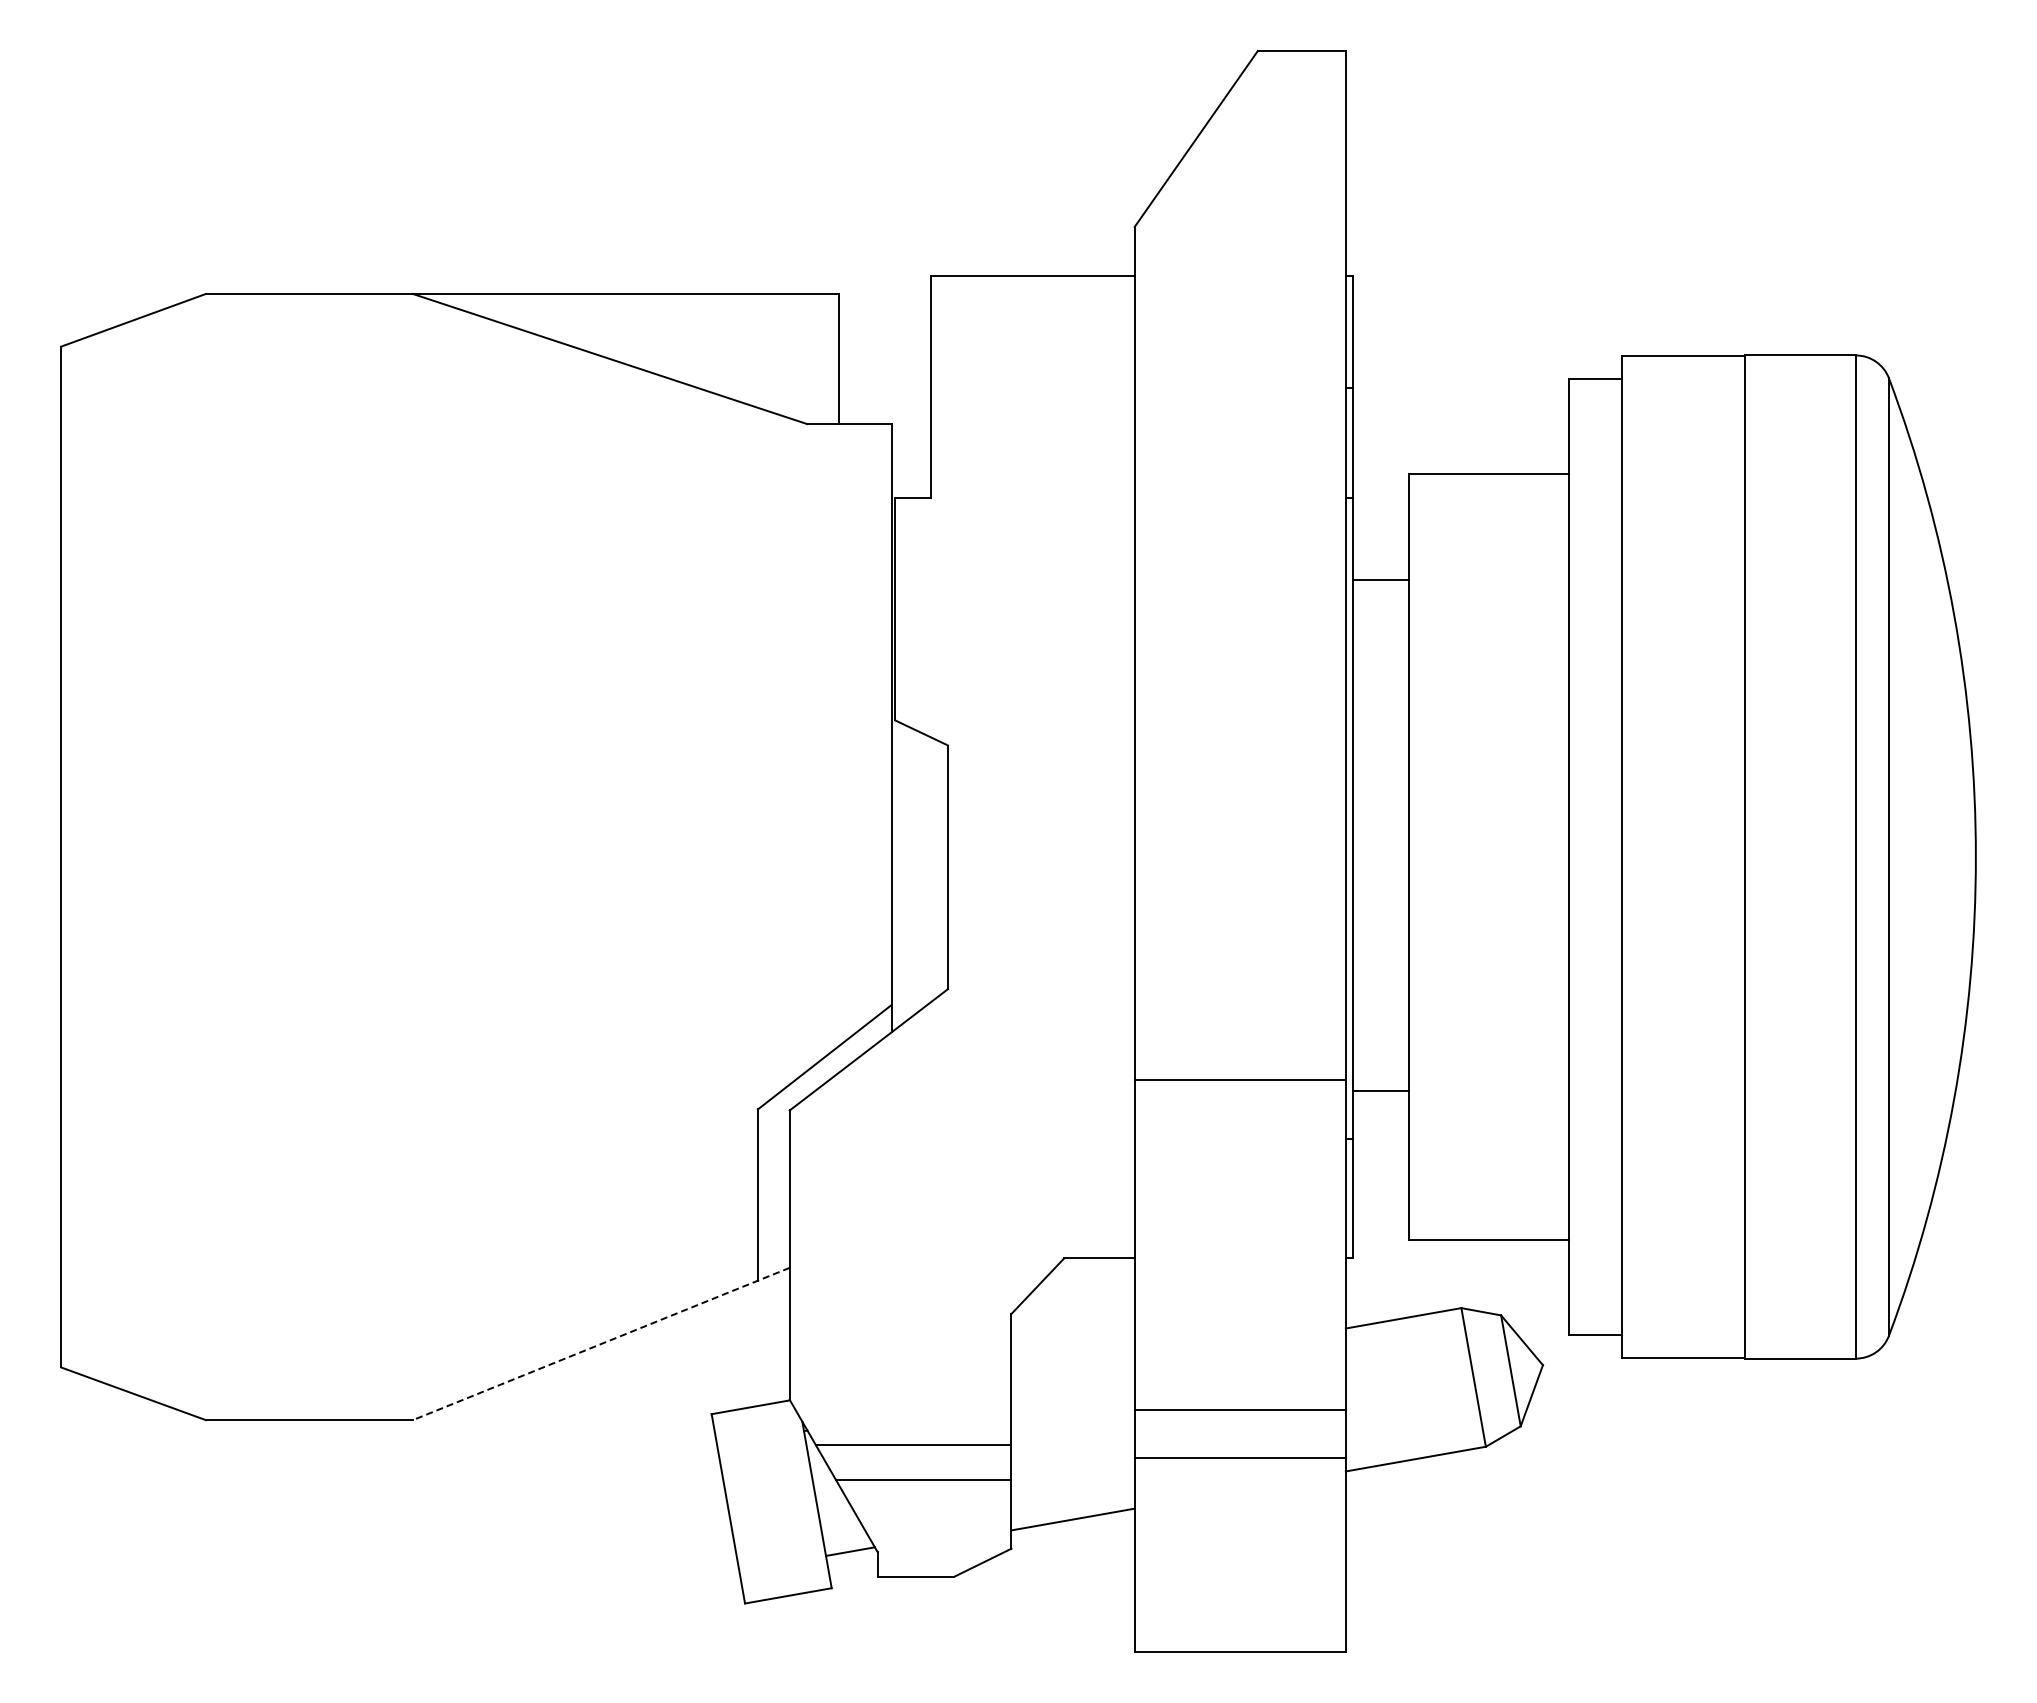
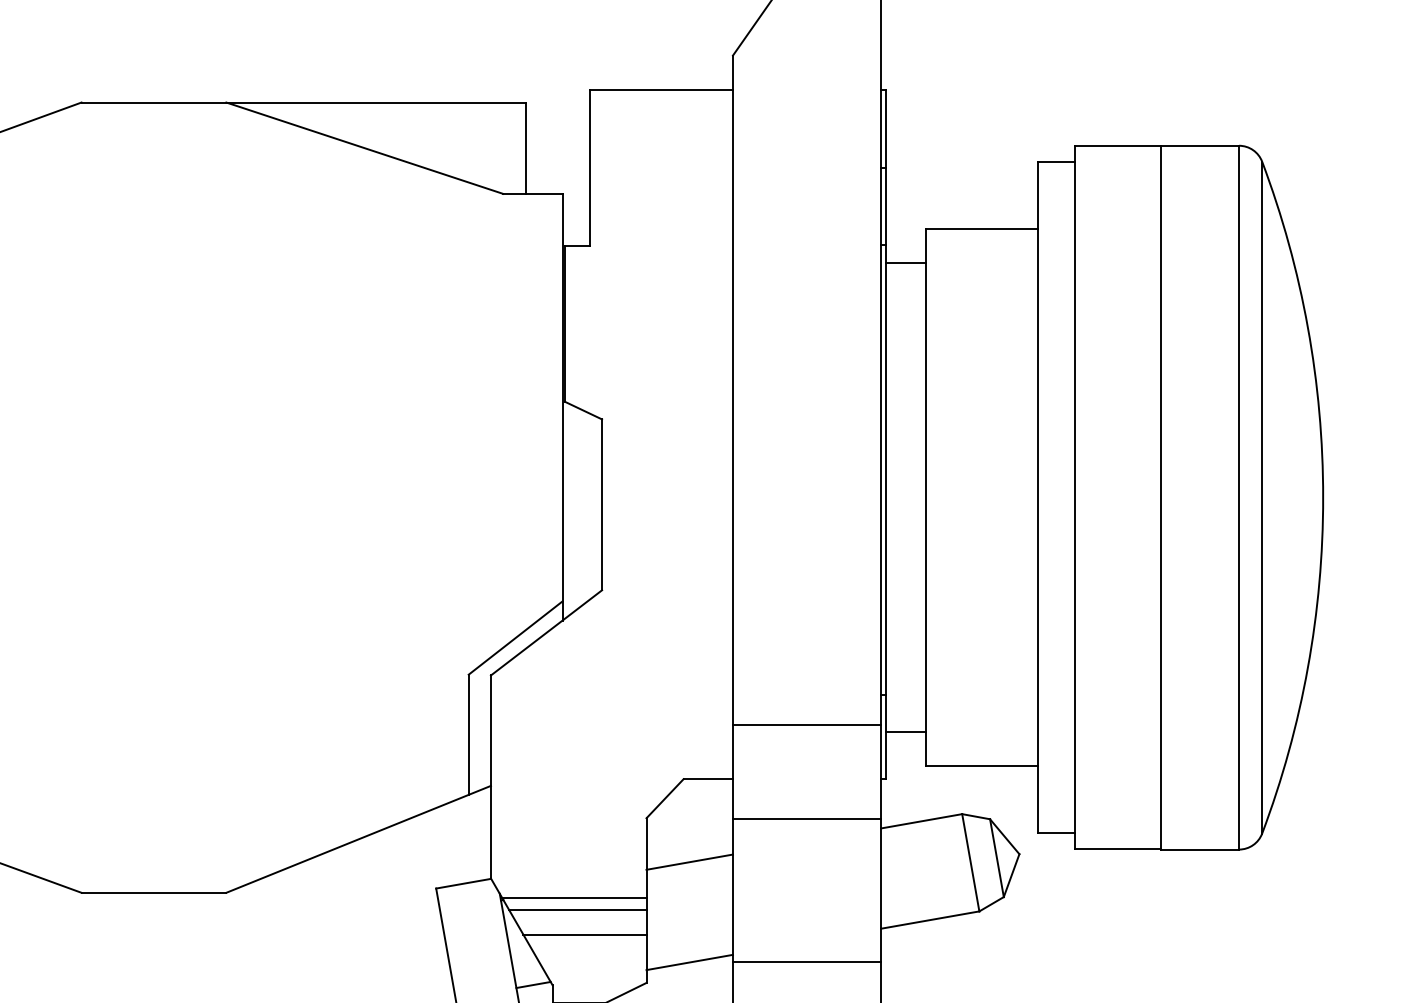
line: (1380, 579) -> (905, 262), moved
line: (1239, 1079) -> (806, 724), moved
line: (1380, 1091) -> (905, 732), moved
line: (600, 1344) -> (358, 839), dashed -> solid
line: (1072, 1376) -> (689, 862), added
line: (1239, 1409) -> (806, 818), moved
line: (908, 1427) -> (574, 897), added
line: (1239, 1458) -> (806, 961), moved

